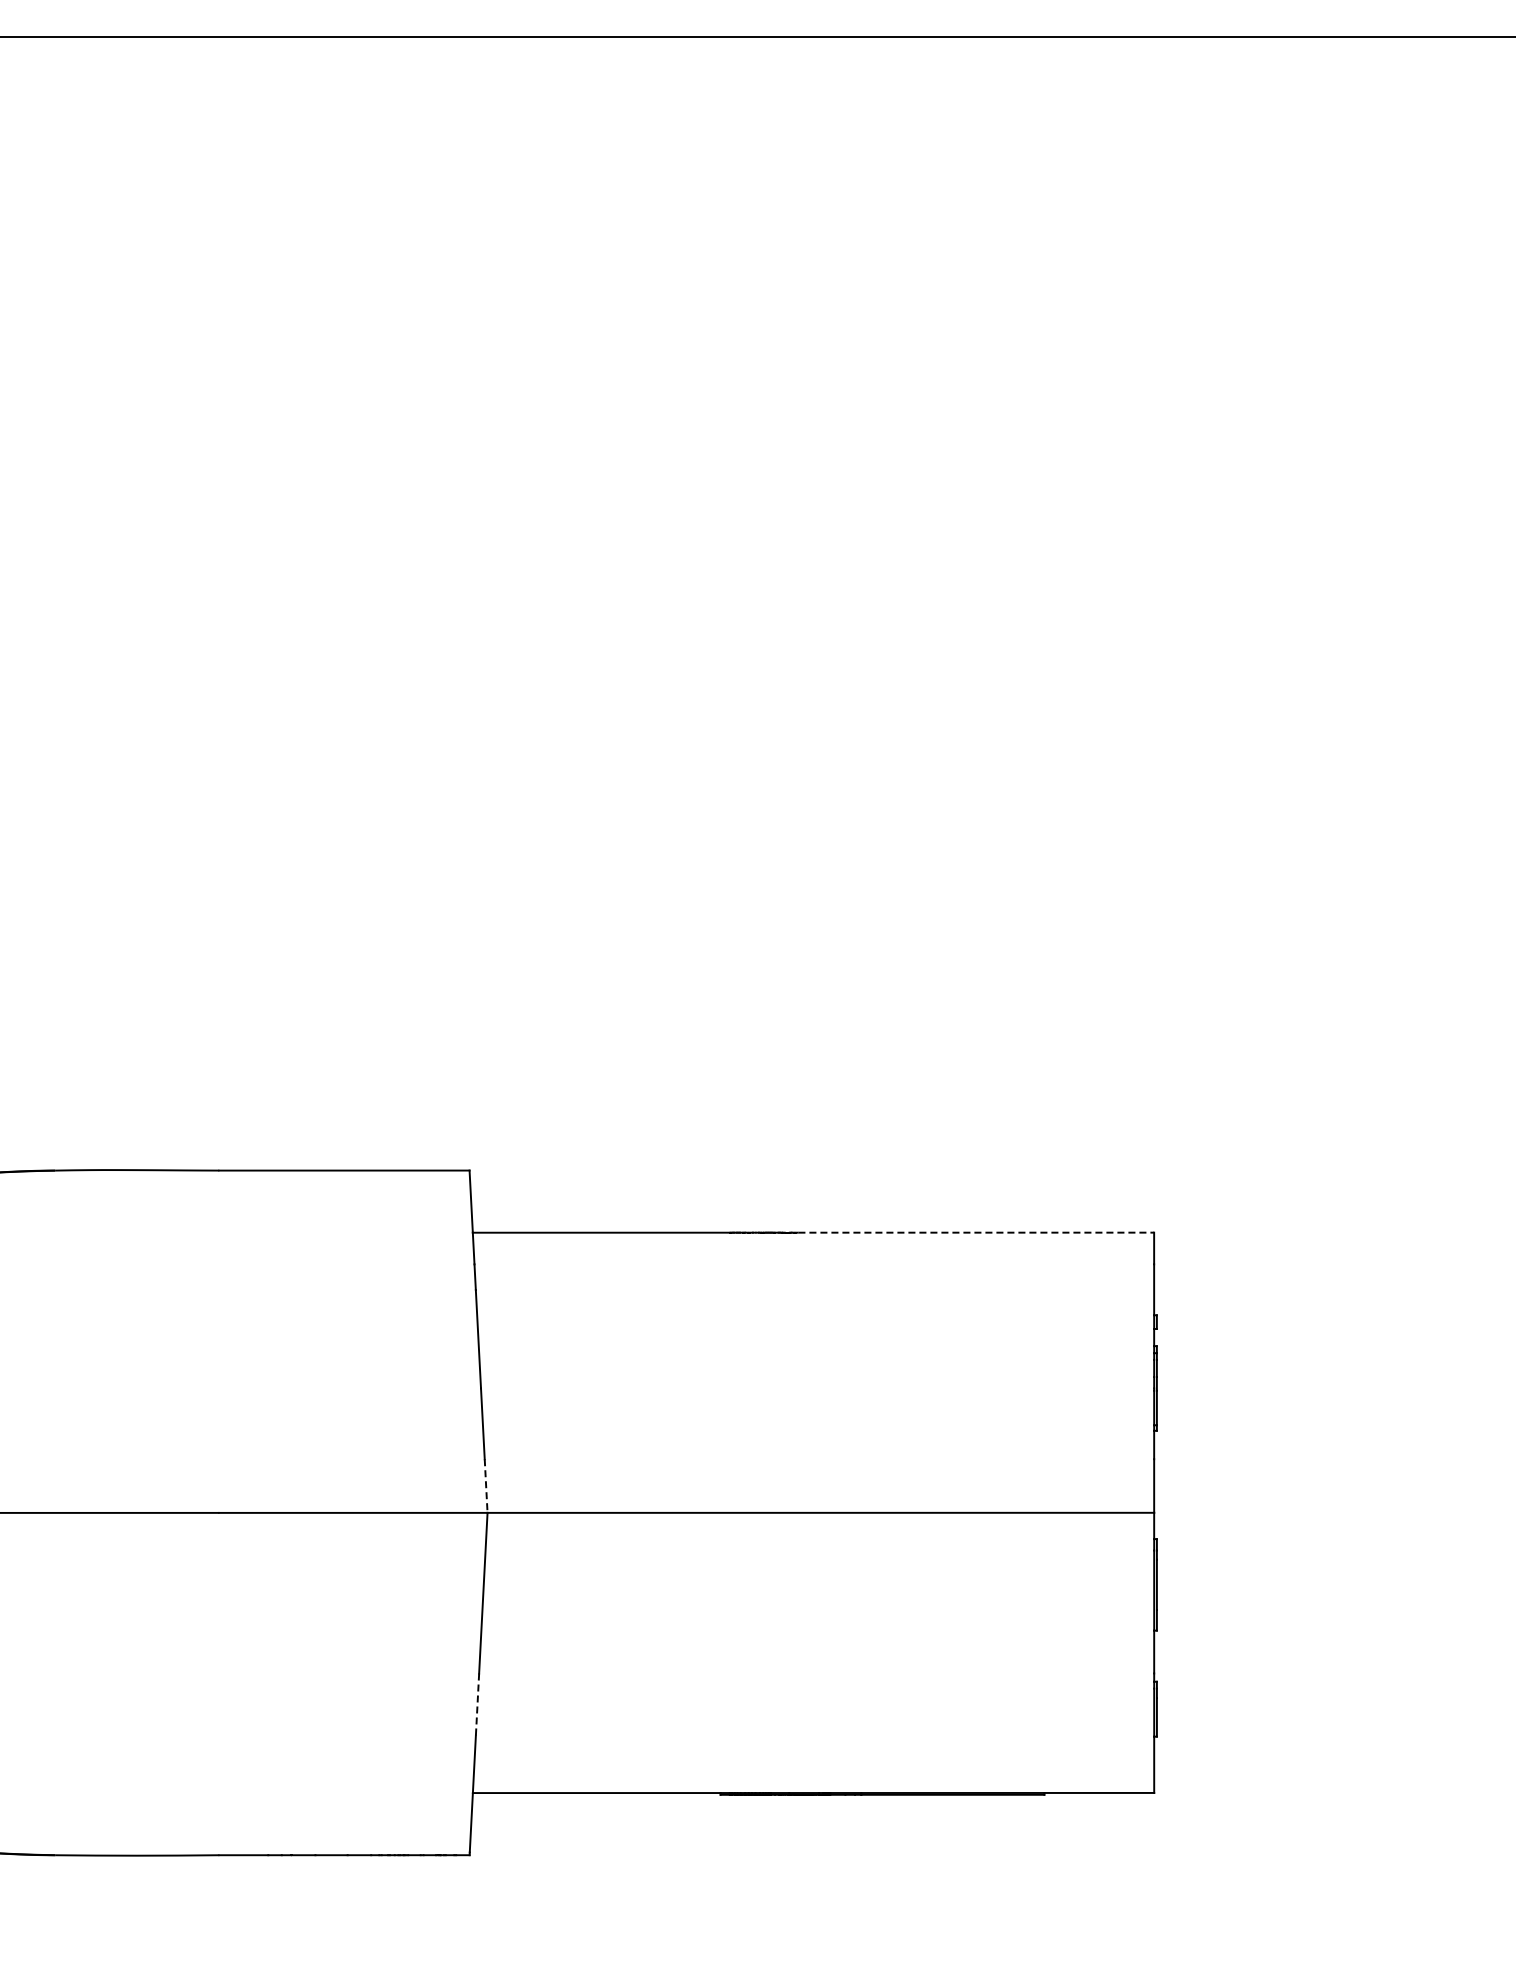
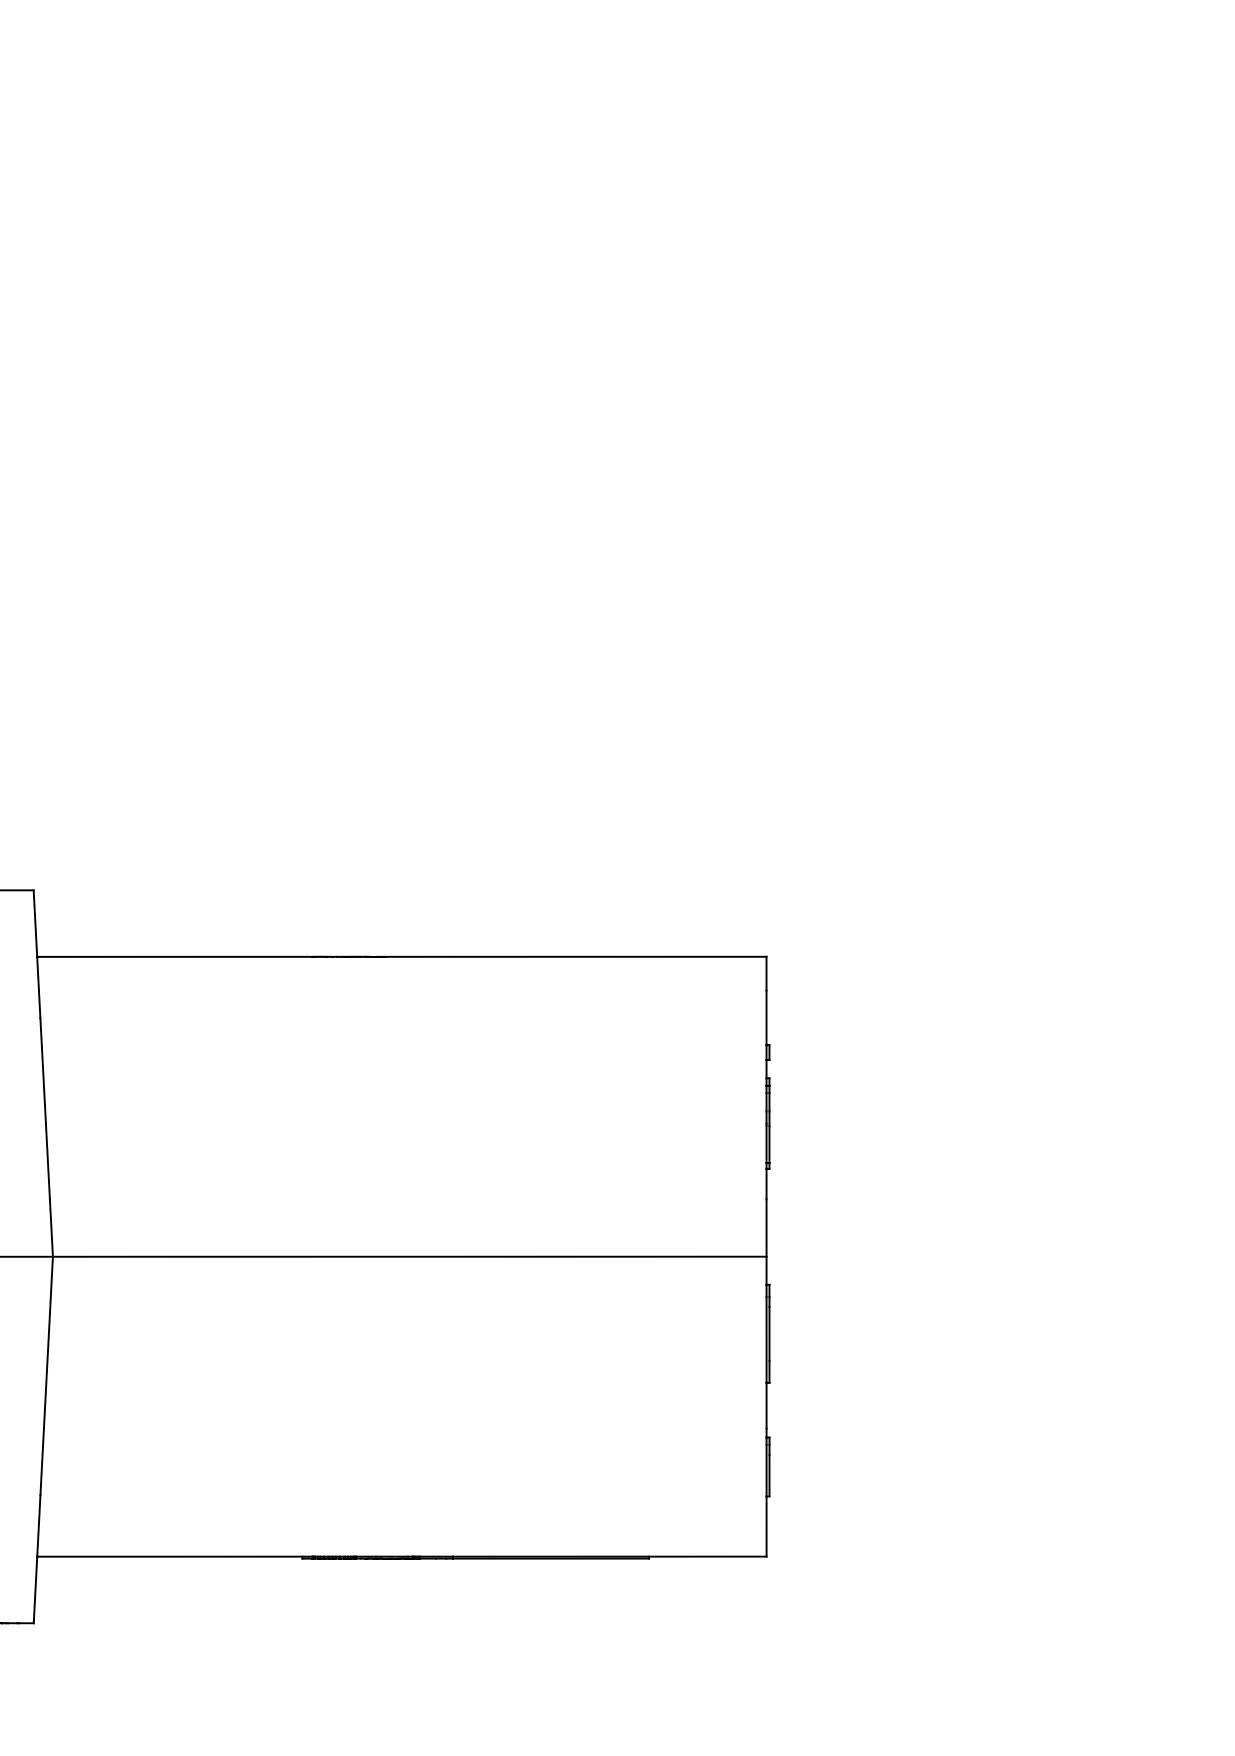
line: (976, 1232) -> (576, 956), dashed -> solid
line: (486, 1486) -> (51, 1228), dashed -> solid
line: (477, 1705) -> (42, 1462), dashed -> solid

